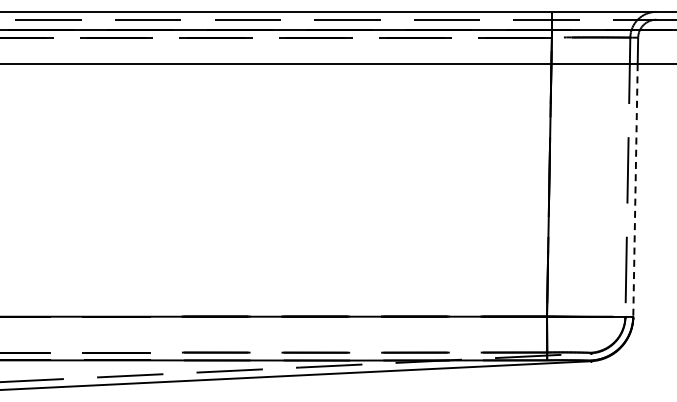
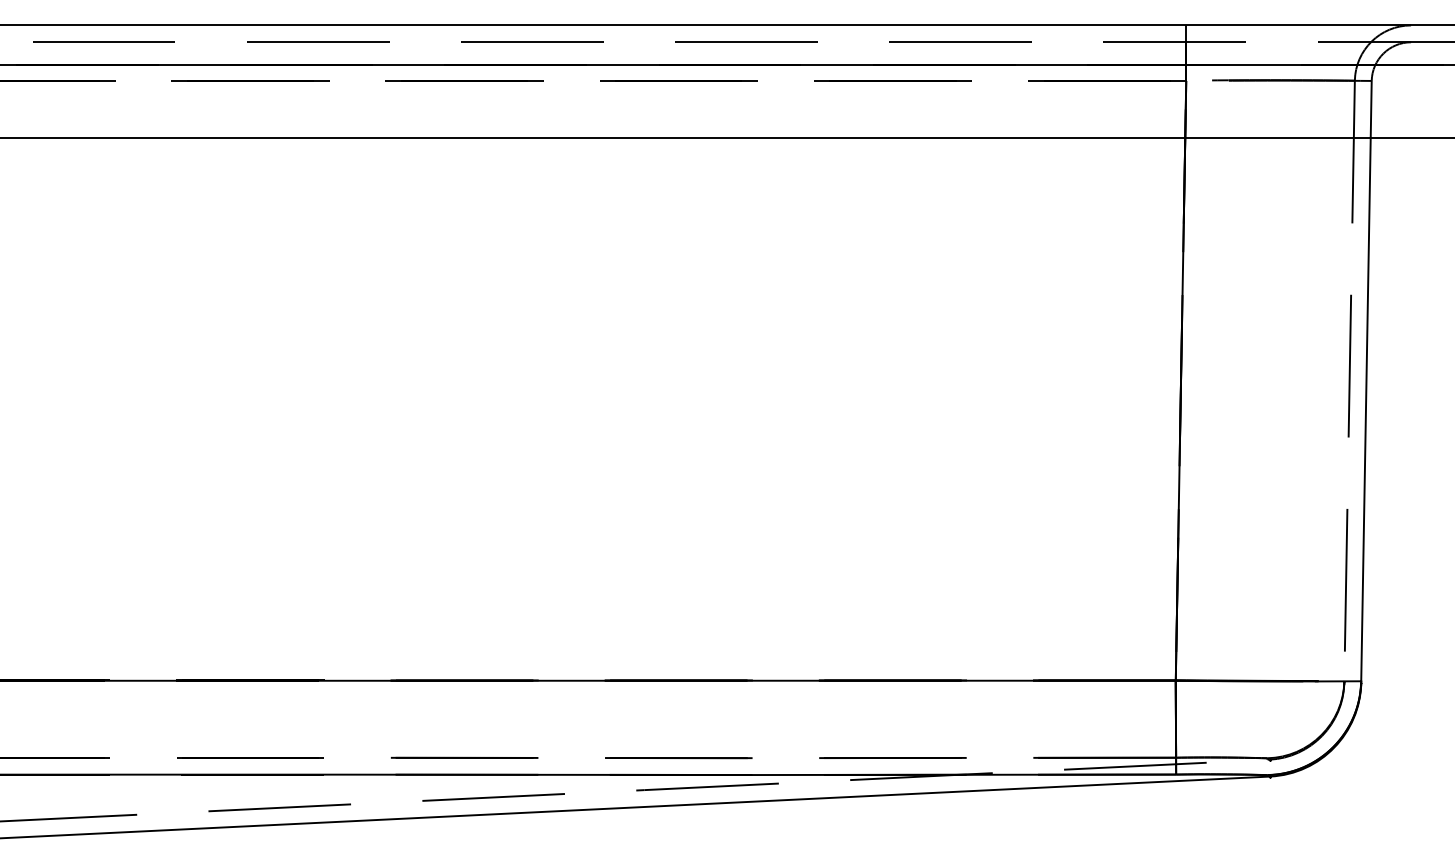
line: (635, 191) -> (1365, 411), dashed -> solid

